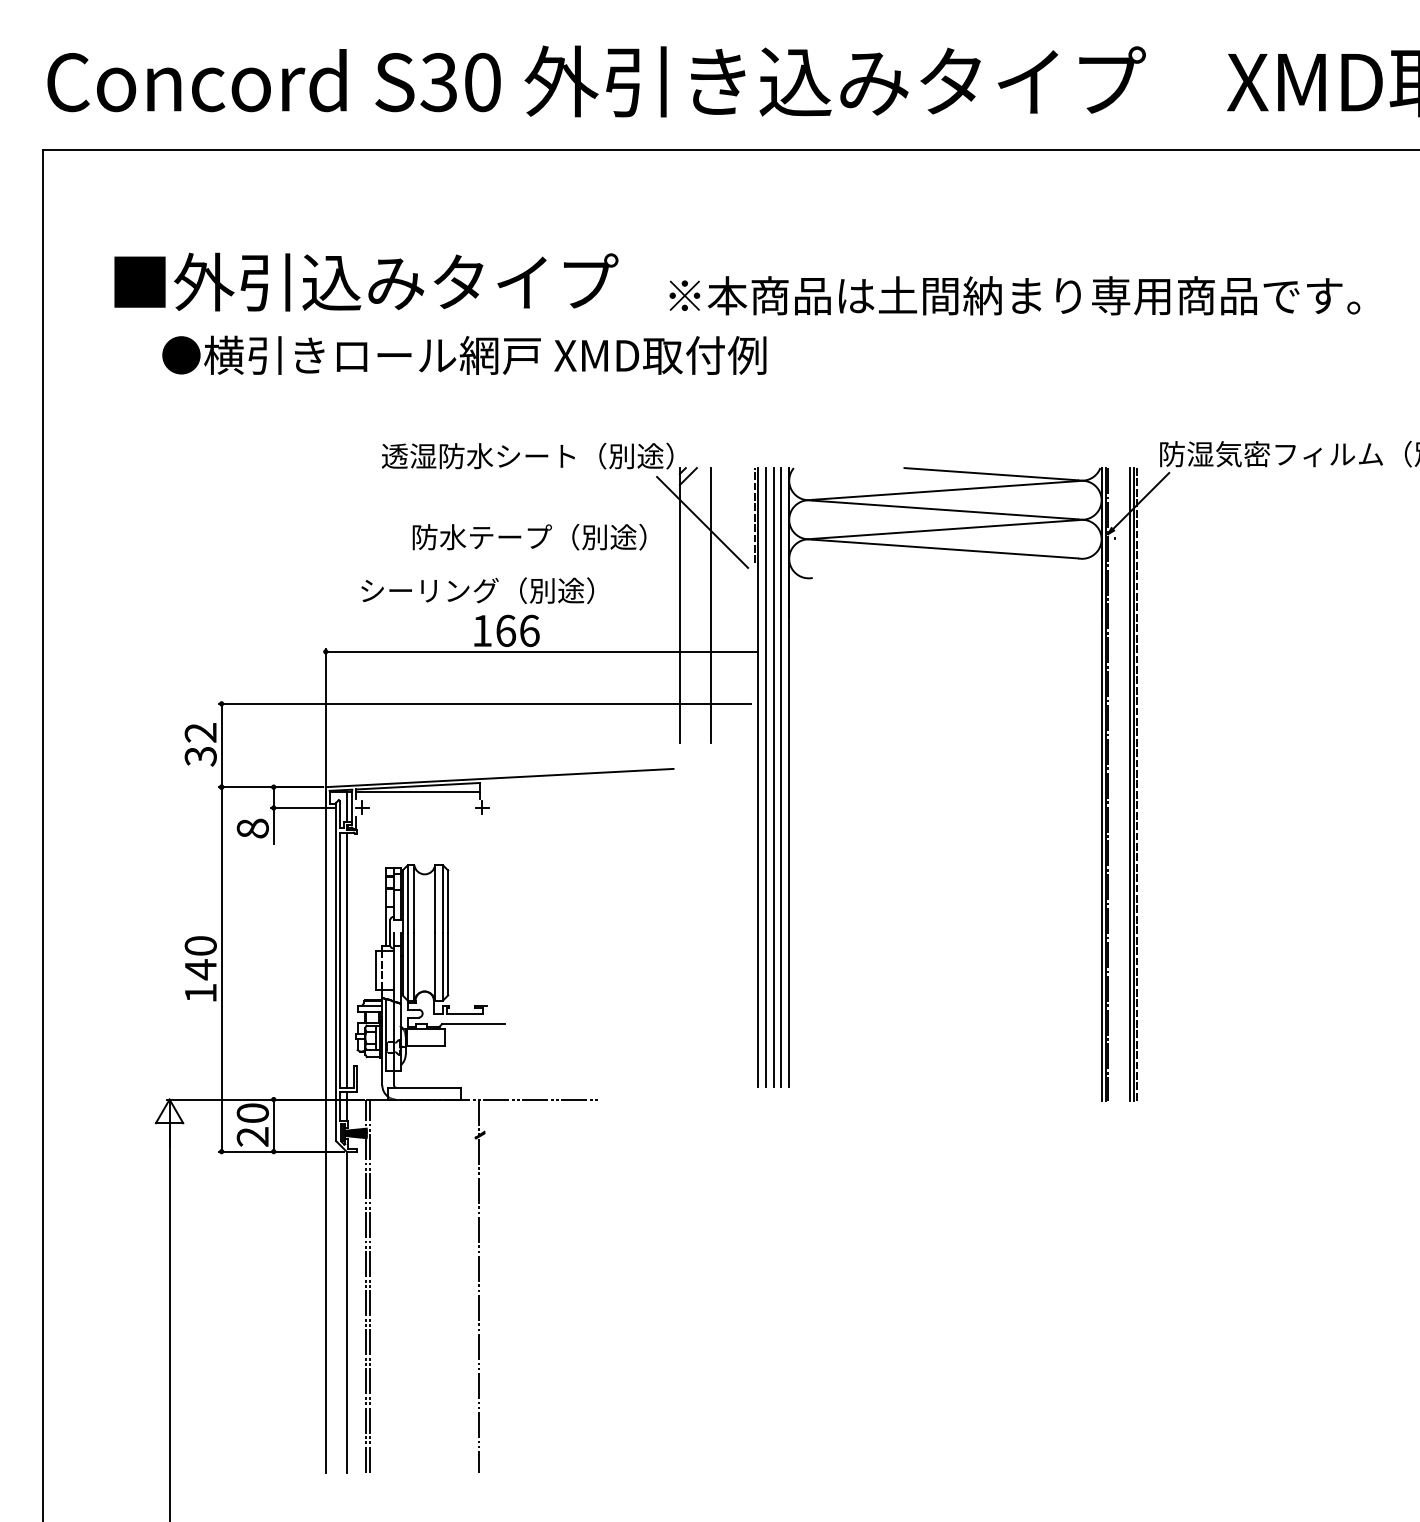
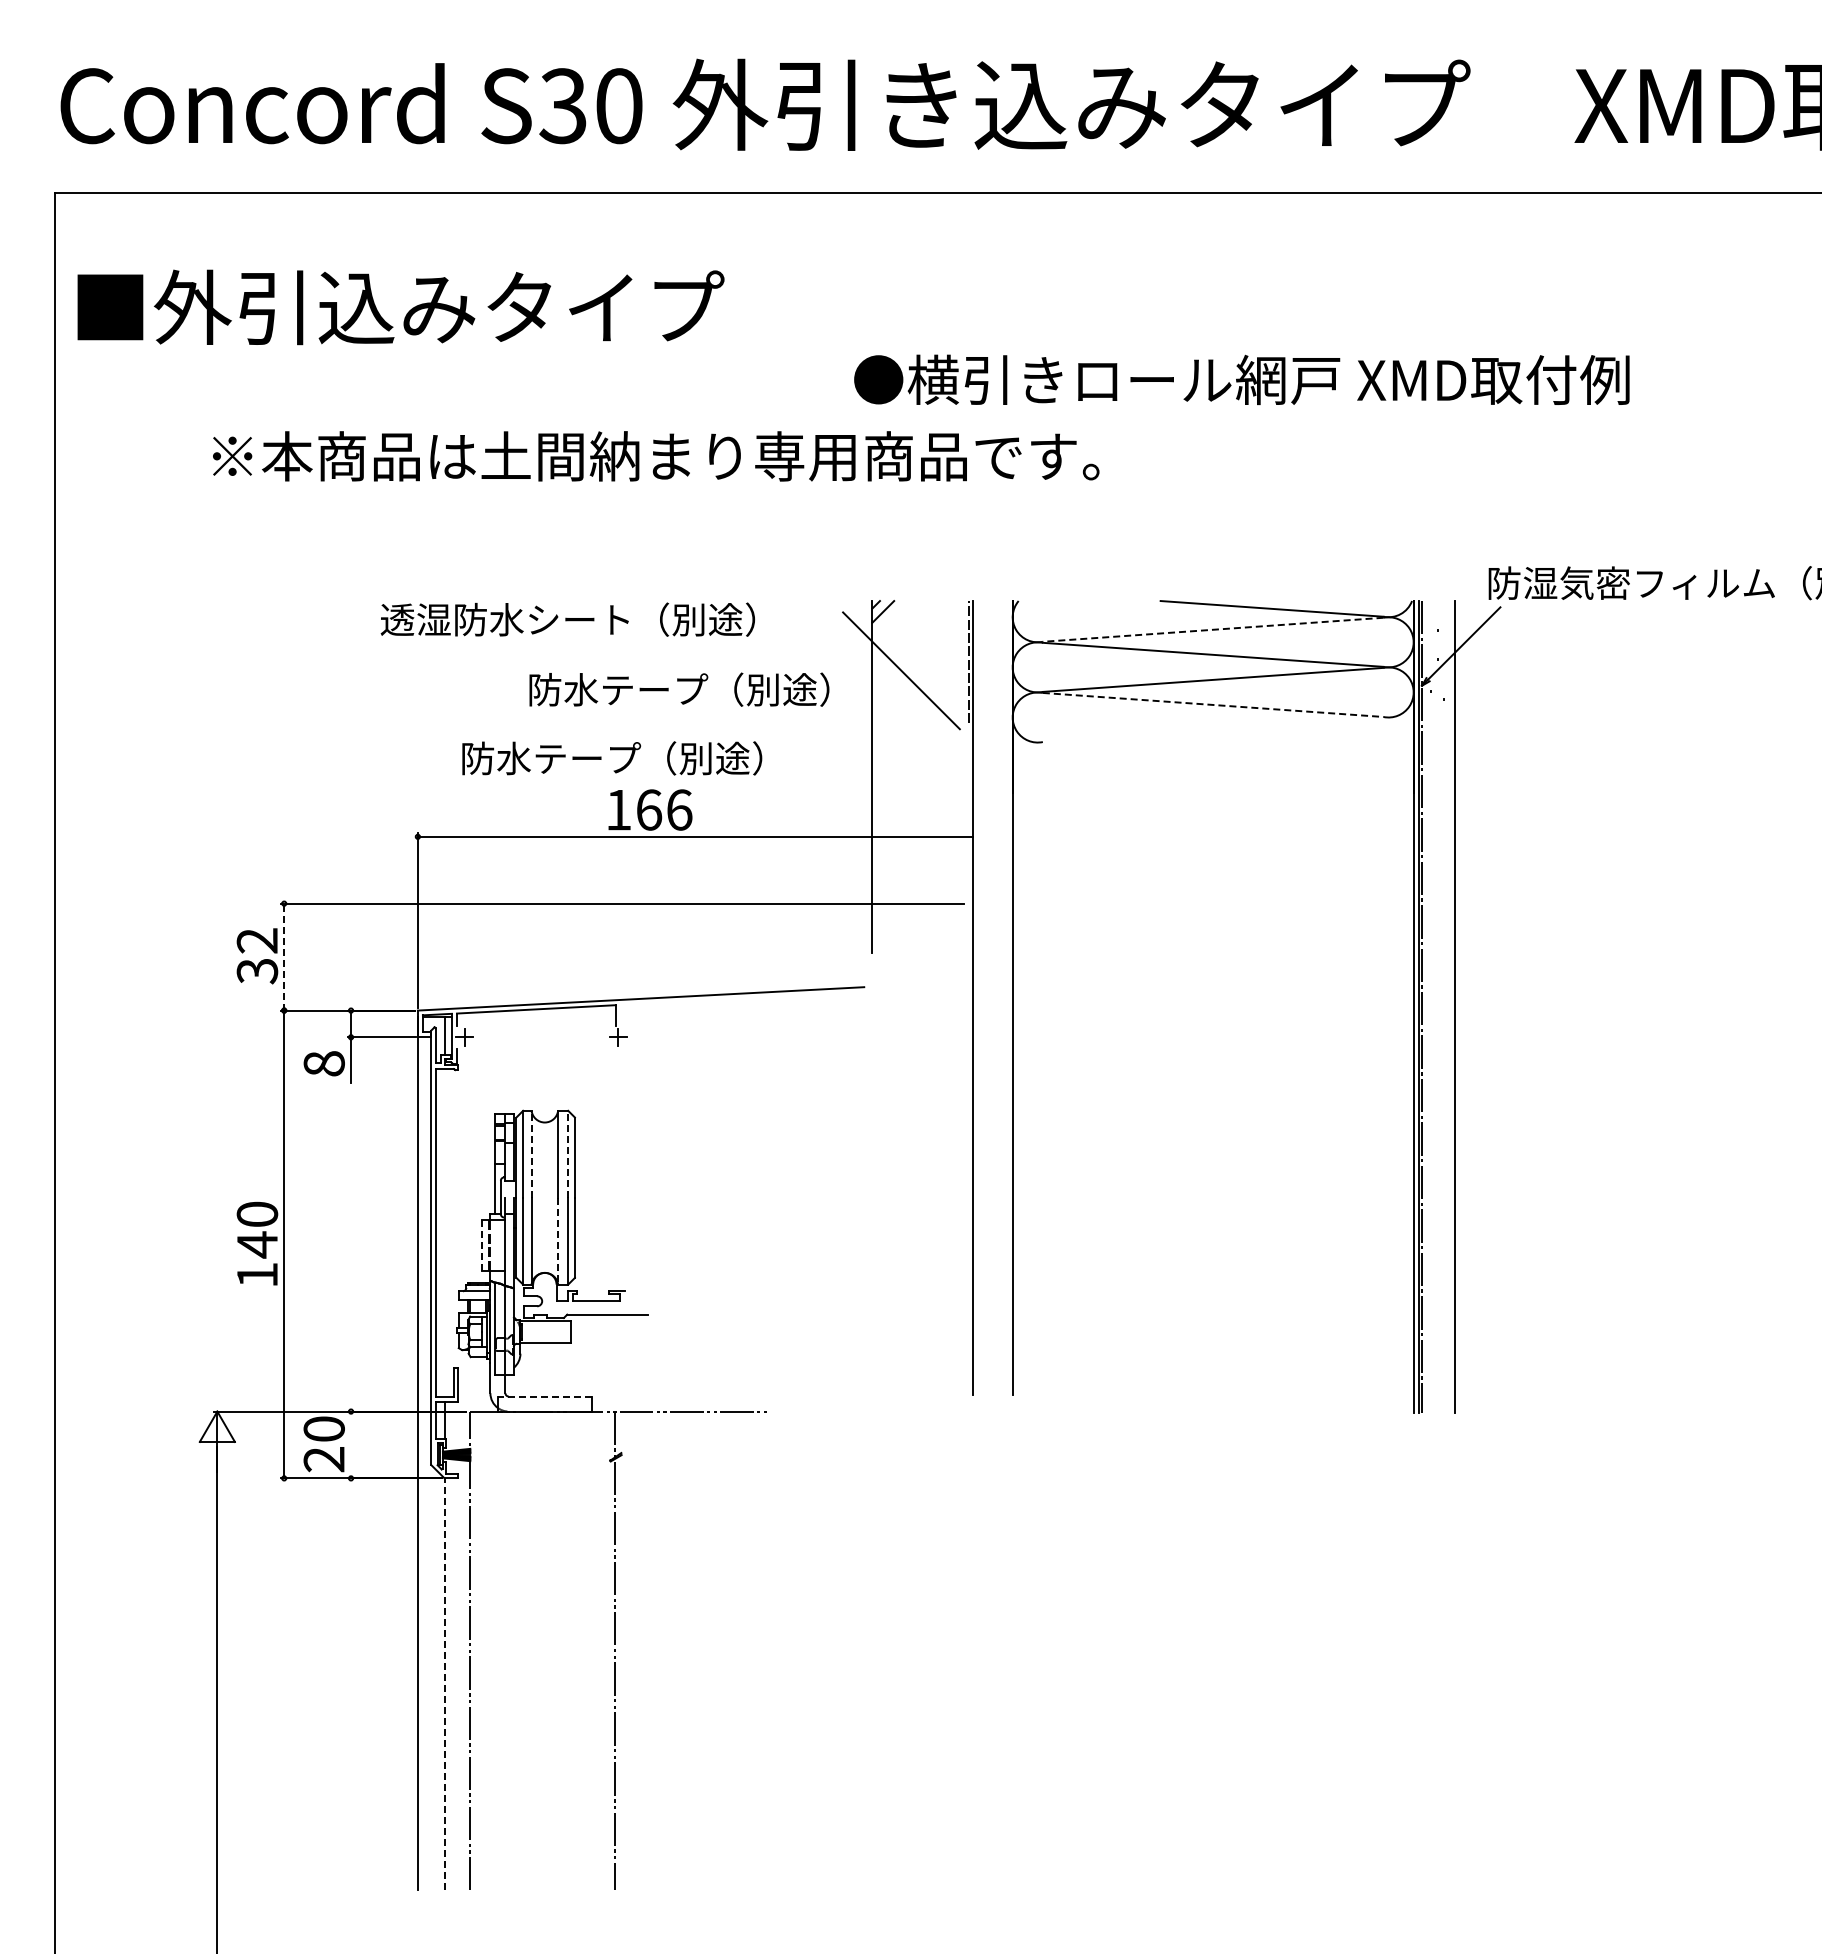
text: (366, 282) -> (400, 307), moved
text: (1012, 295) -> (1299, 379), ※本商品は土間納まり専用商品です。 -> ●横引きロール網戸 XMD取付例
text: (509, 355) -> (653, 456), ●横引きロール網戸 XMD取付例 -> ※本商品は土間納まり専用商品です。
text: (527, 455) -> (567, 619), moved
line: (945, 490) -> (1213, 629), solid -> dashed
line: (945, 548) -> (1213, 704), solid -> dashed
text: (429, 590) -> (551, 758), シーリング（別途） -> 防水テープ（別途）
line: (711, 605) -> (912, 777), removed
line: (221, 745) -> (284, 956), solid -> dashed
line: (765, 776) -> (982, 997), removed
line: (773, 776) -> (992, 997), removed
line: (781, 776) -> (1002, 997), removed
line: (1130, 783) -> (1450, 1006), removed
line: (1136, 783) -> (1458, 1006), removed
line: (417, 792) -> (535, 1017), removed
line: (414, 898) -> (531, 1153), solid -> dashed
line: (443, 898) -> (568, 1153), solid -> dashed
line: (346, 960) -> (444, 1233), removed
line: (435, 967) -> (558, 1241), solid -> dashed
line: (375, 970) -> (481, 1245), solid -> dashed
line: (424, 1087) -> (544, 1396), solid -> dashed
line: (274, 1125) -> (351, 1444), removed
line: (369, 1285) -> (474, 1650), removed
line: (346, 1311) -> (444, 1683), solid -> dashed

